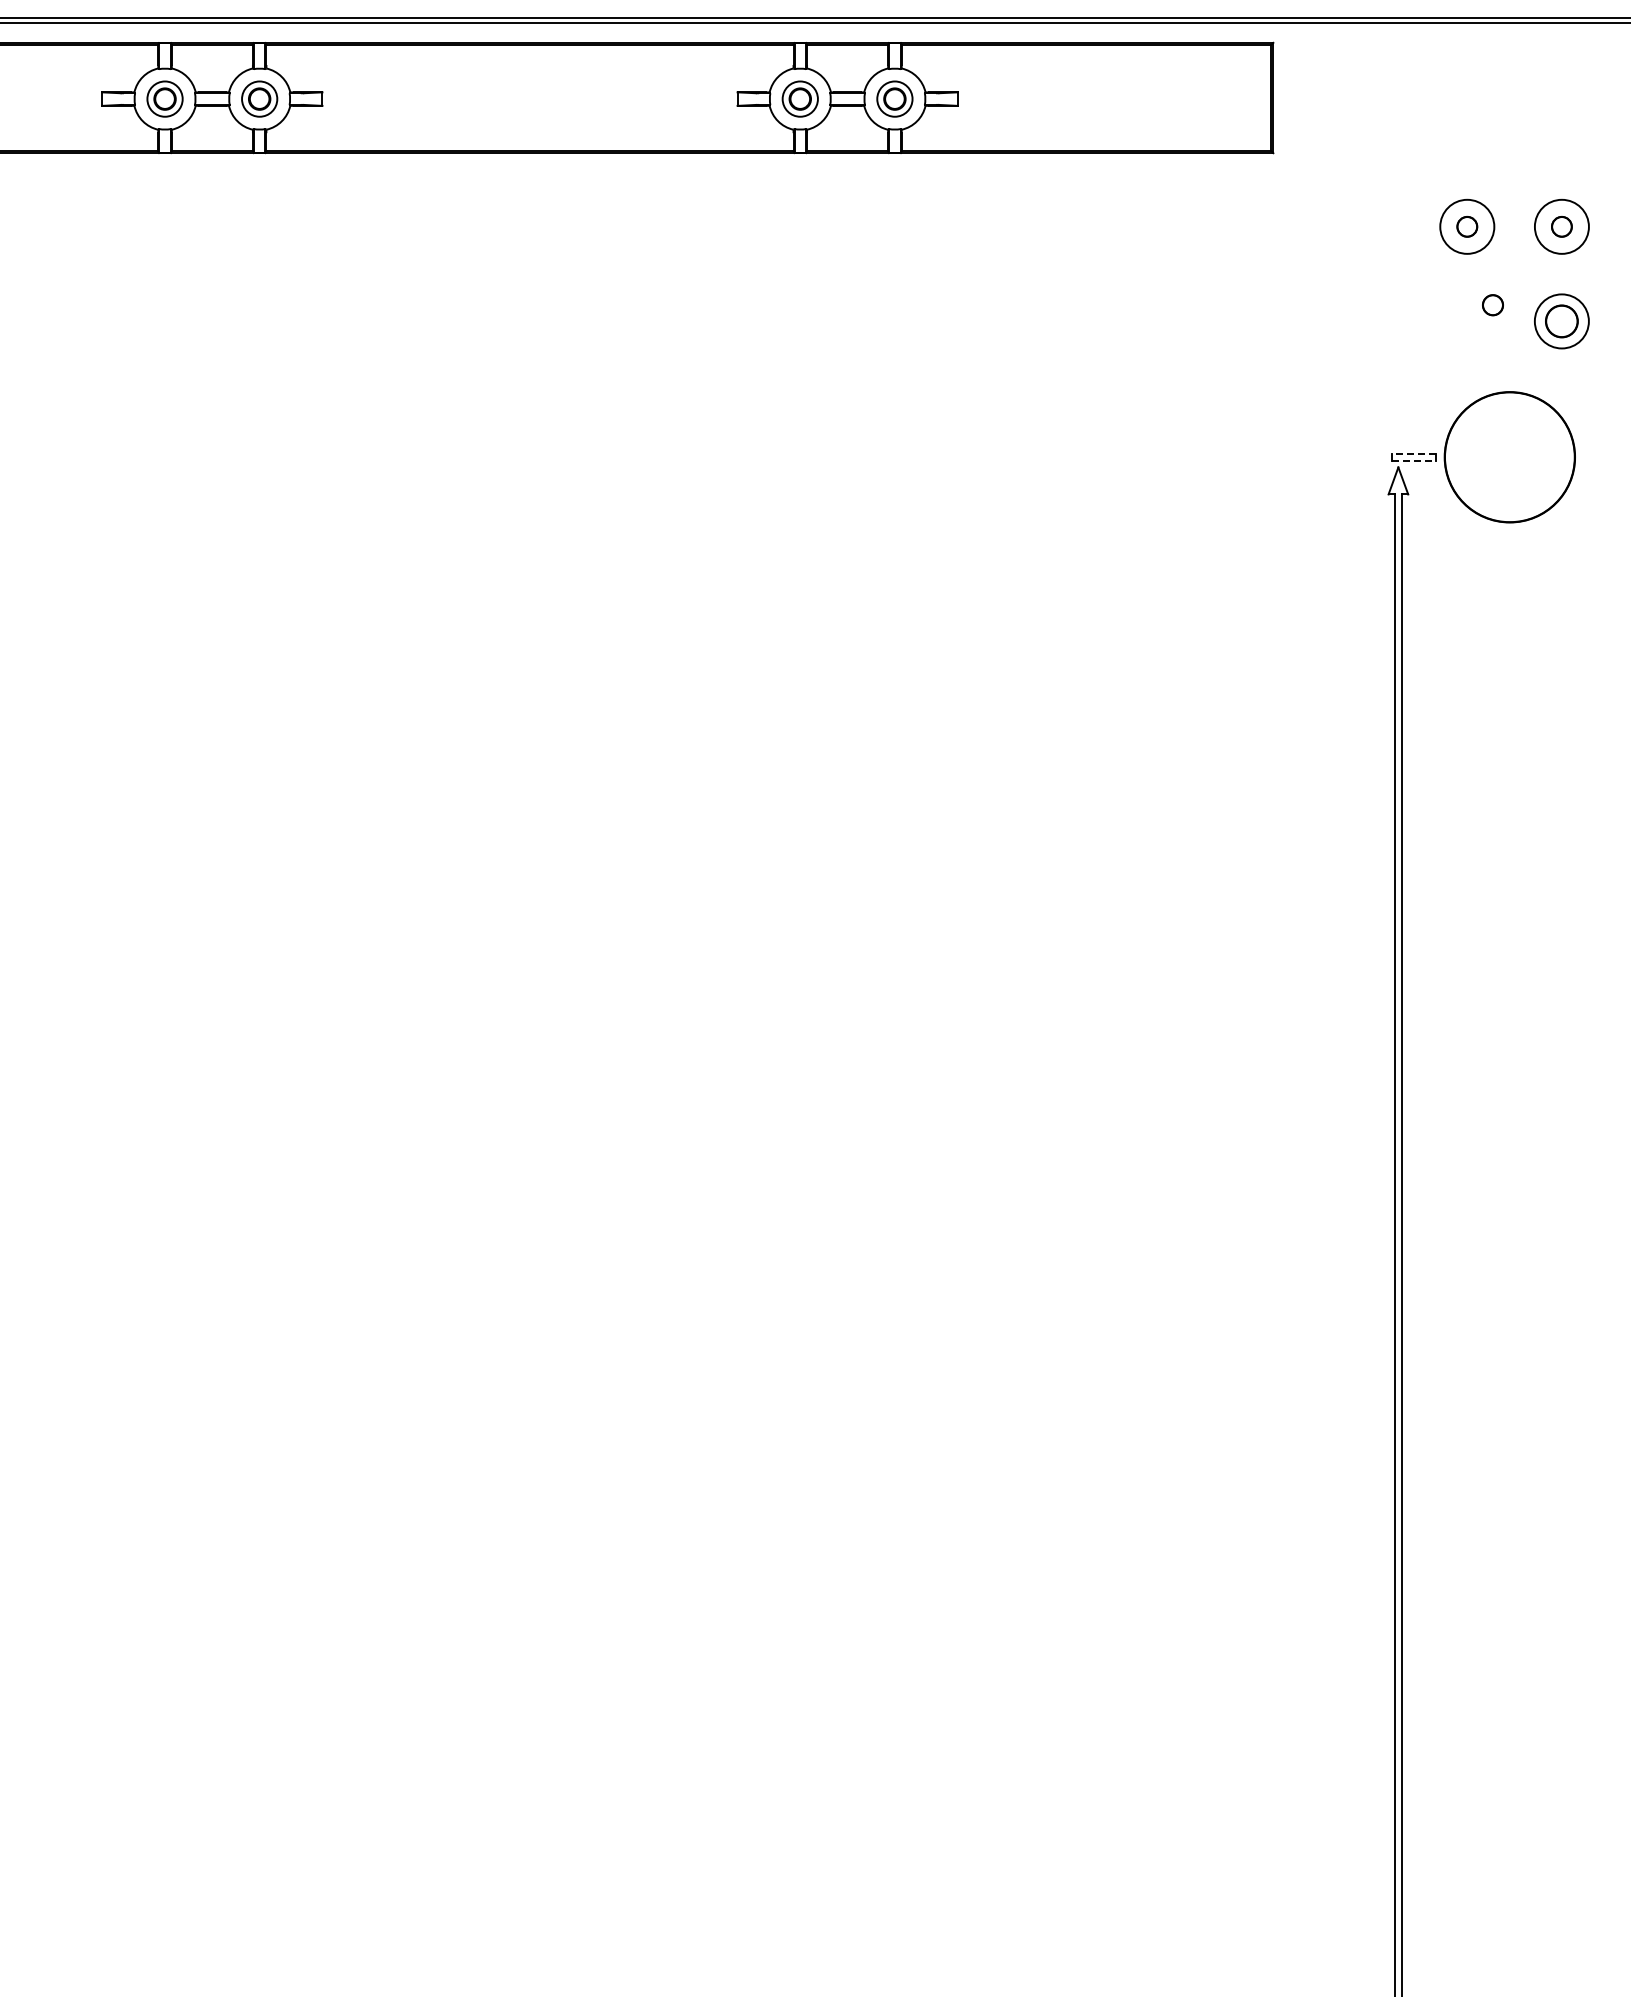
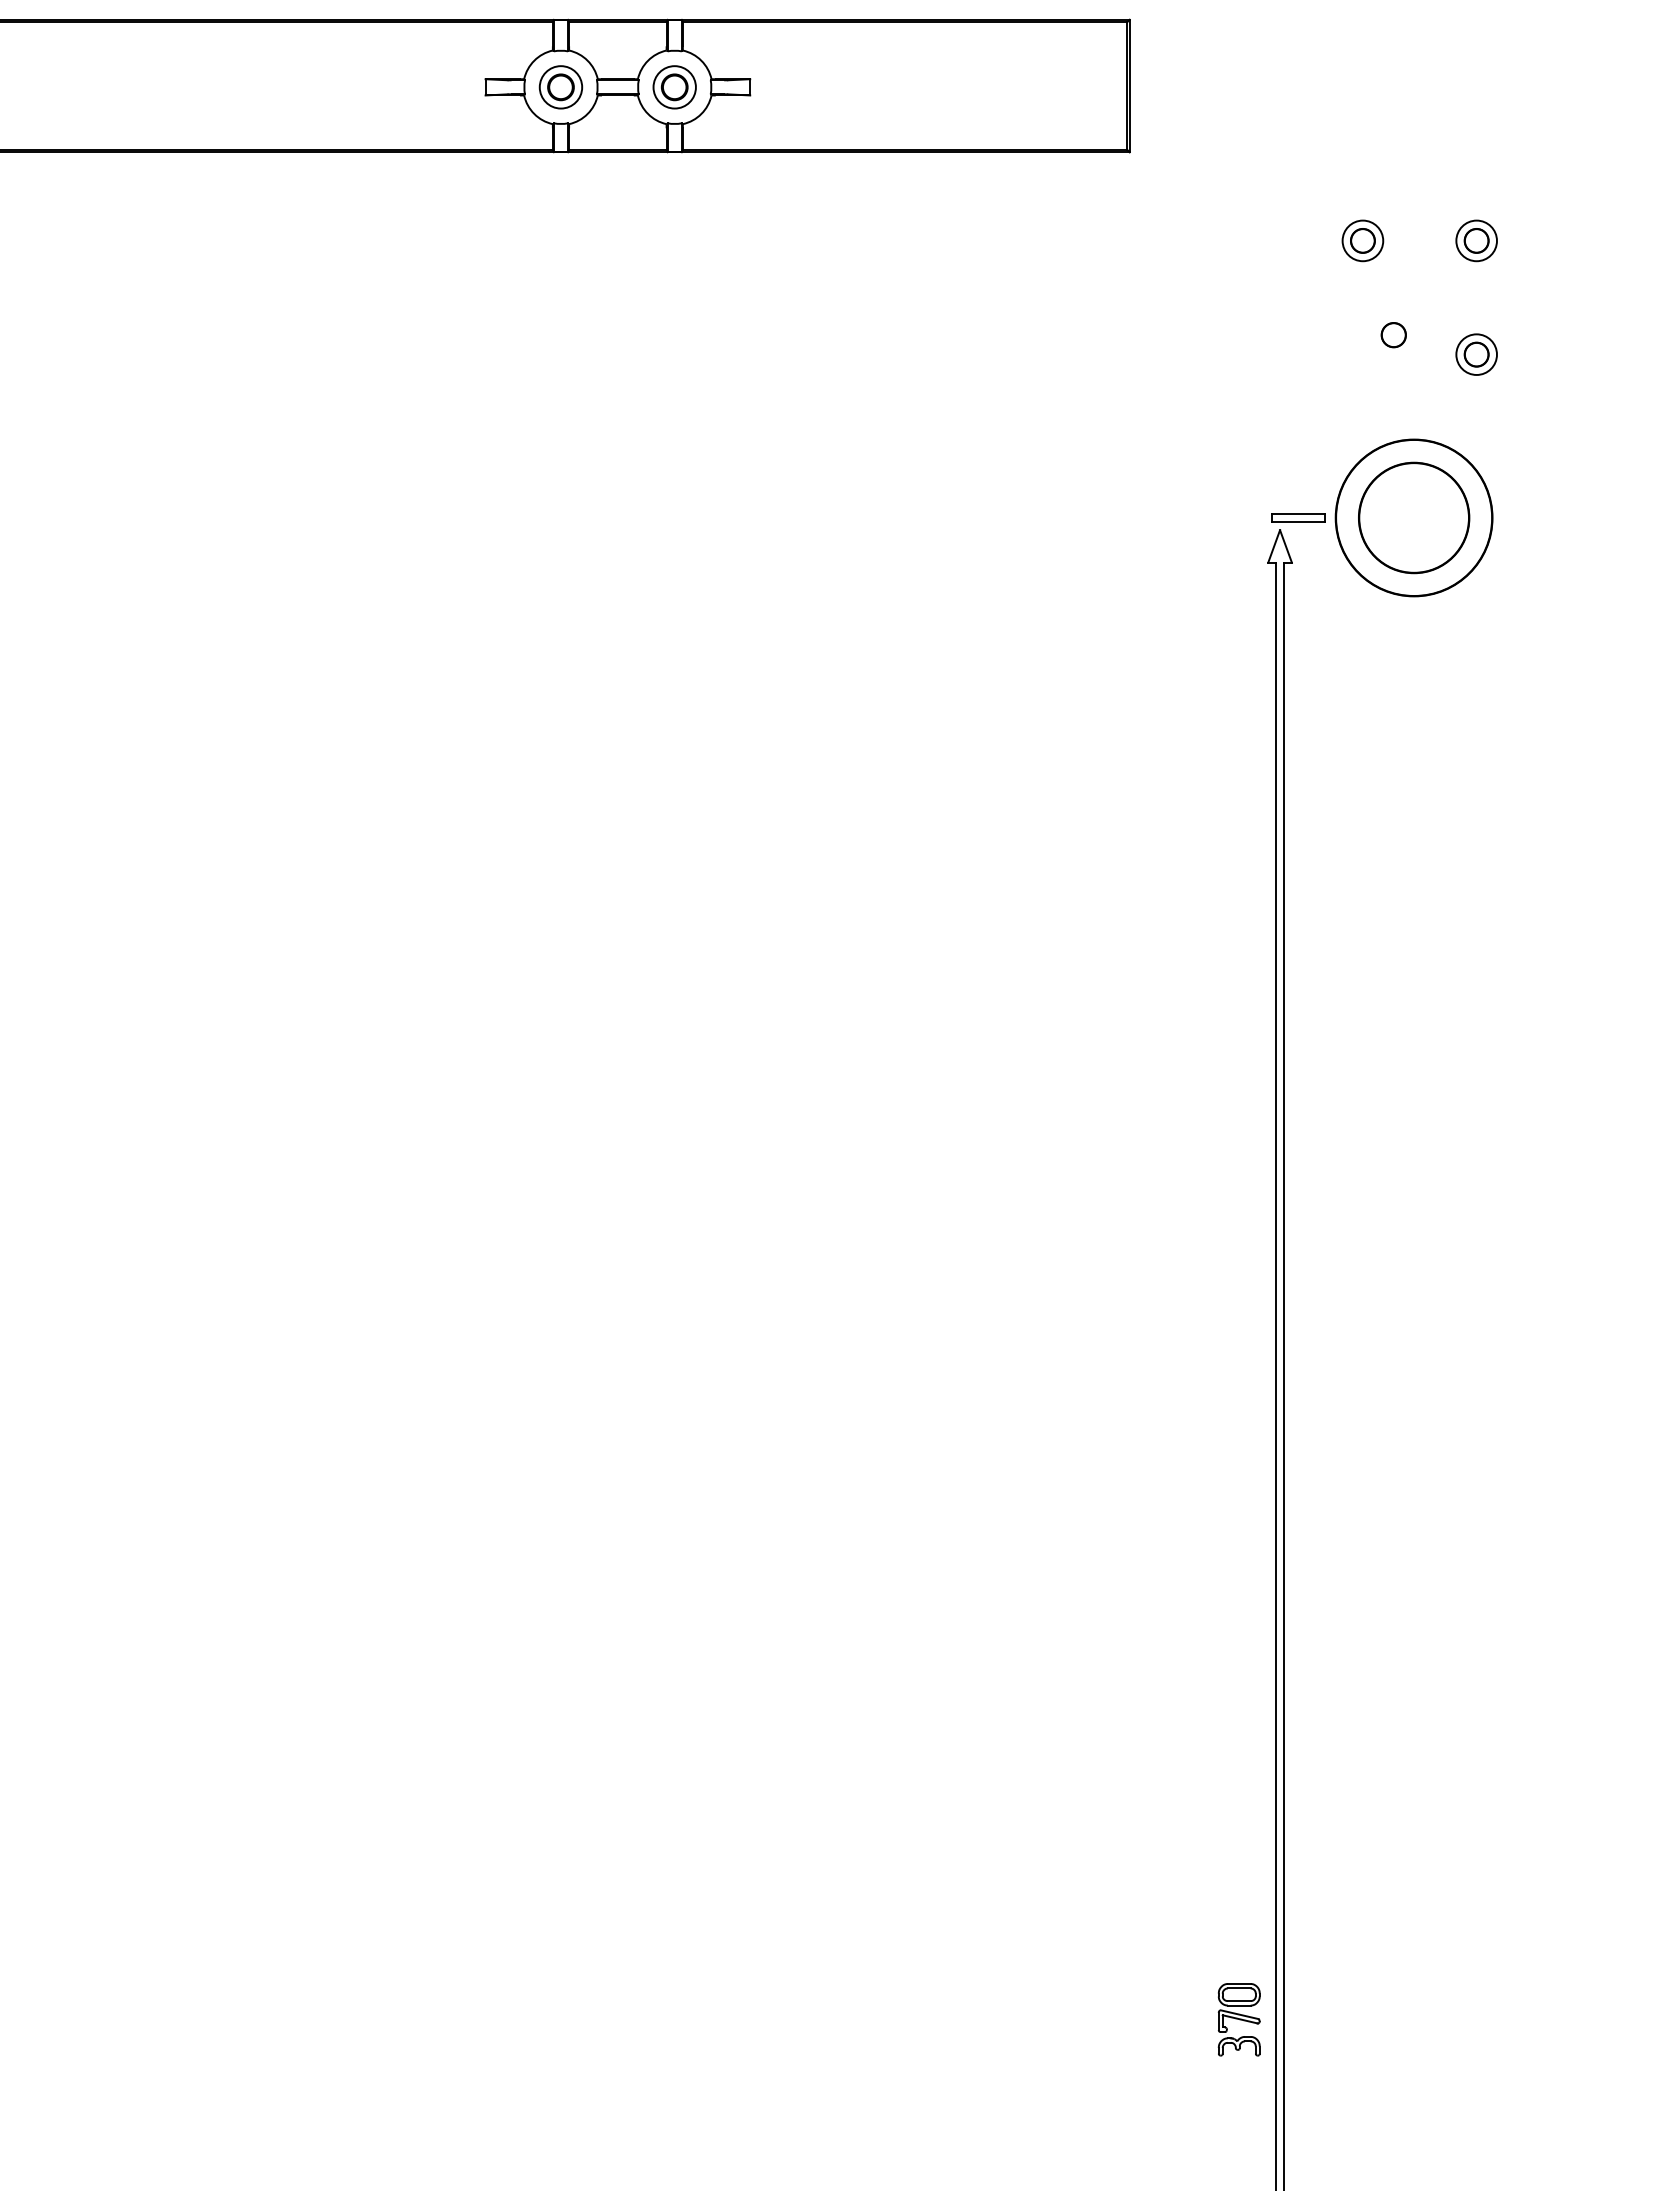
circle: (1467, 226) -> (1363, 240), size x0.62
circle: (1561, 226) -> (1476, 240), size x0.62
part: (1561, 321) -> (1476, 354), size x0.62
line: (1413, 453) -> (1298, 513), dashed -> solid
part: (1509, 457) -> (1413, 518), added
line: (1413, 460) -> (1298, 521), dashed -> solid
part: (1364, 1706) -> (1239, 2019), added

